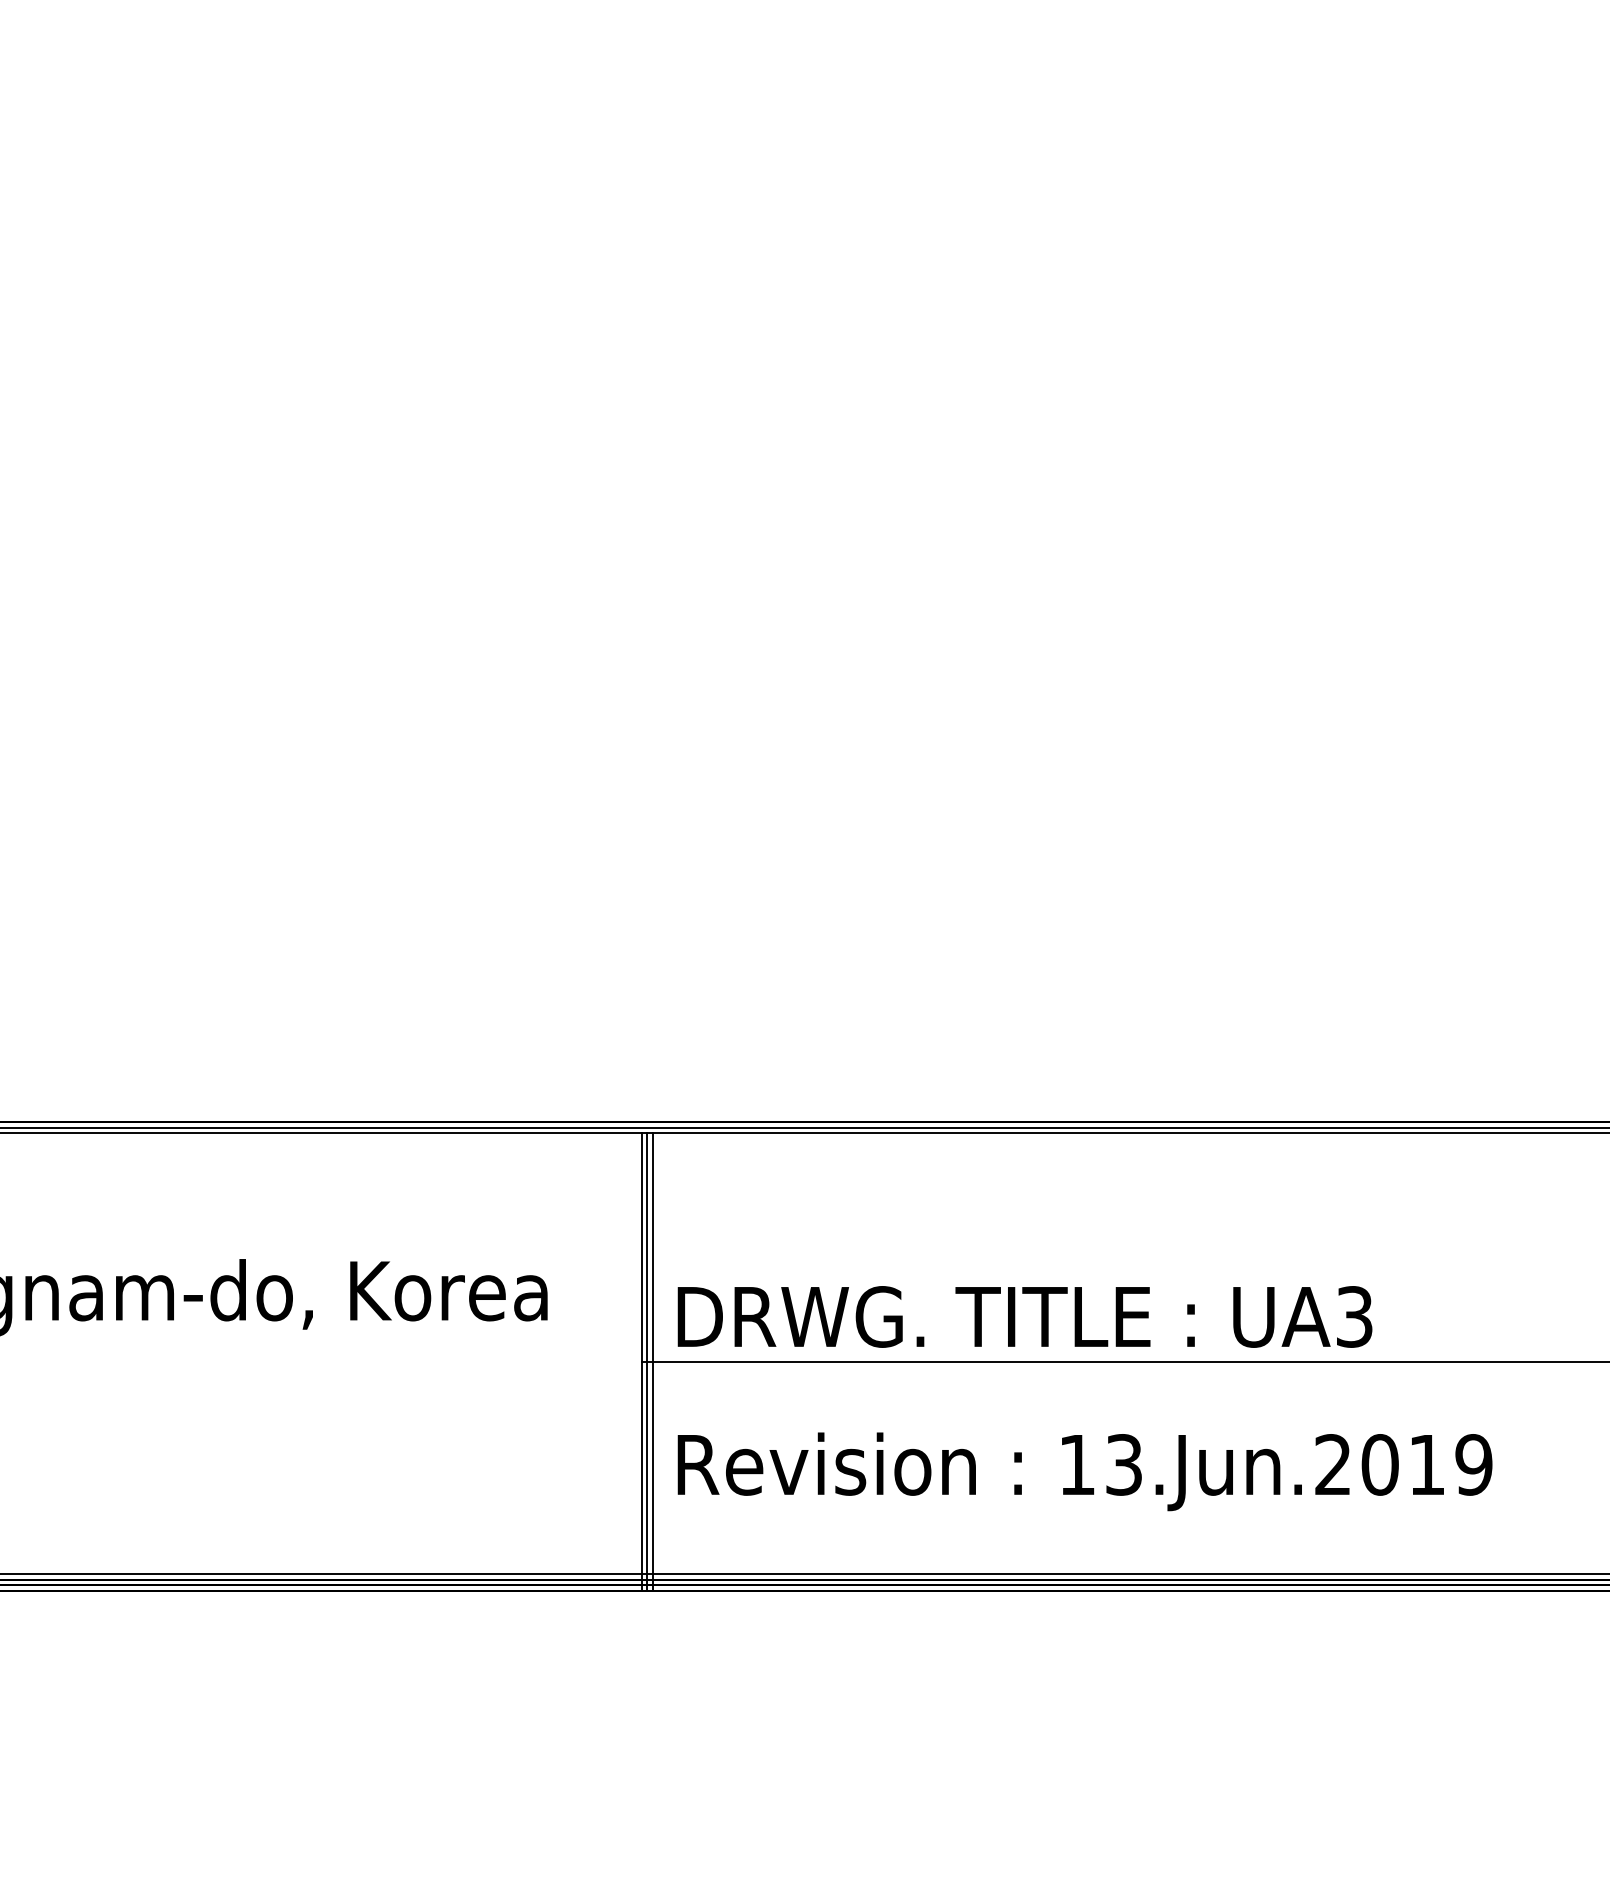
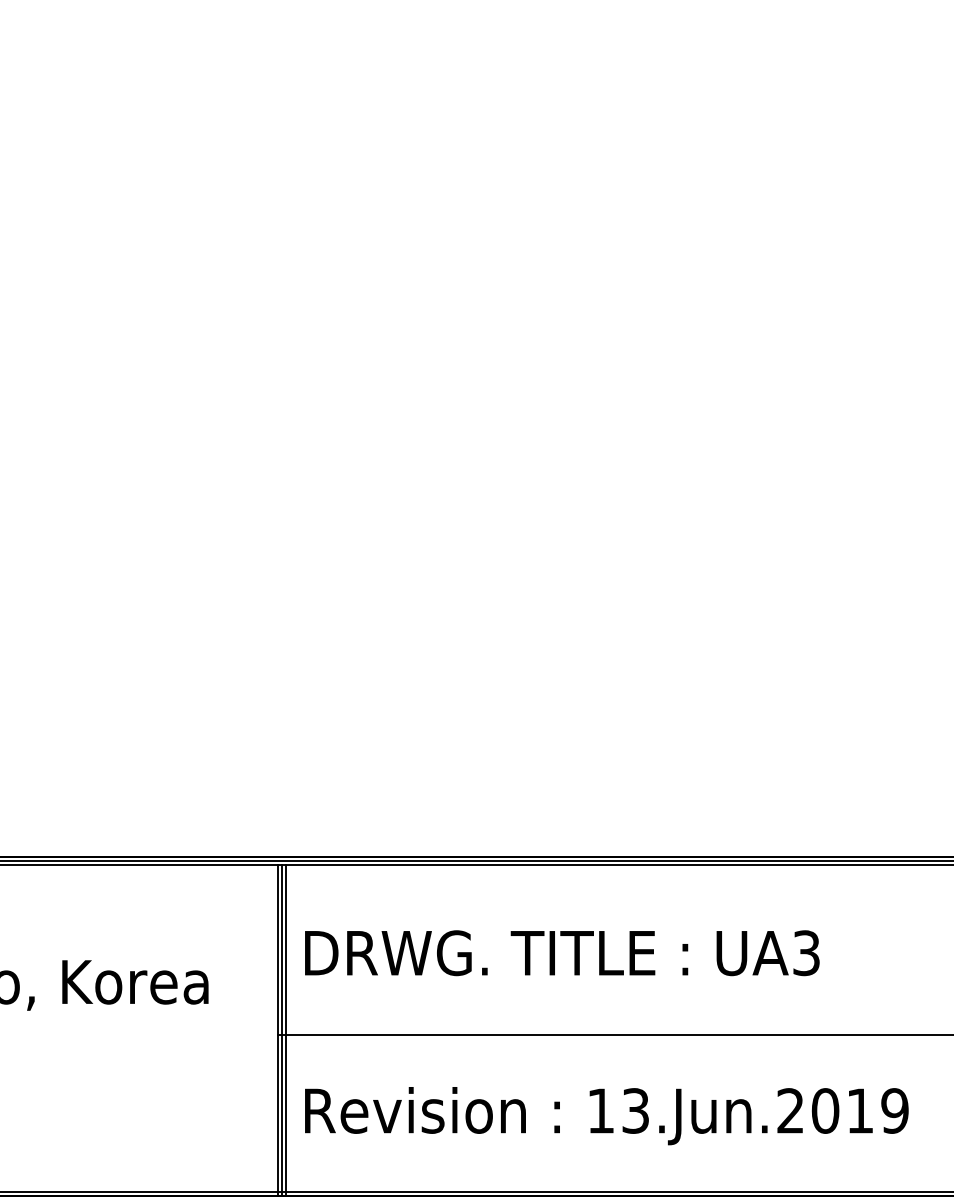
text: (1024, 1316) -> (561, 952), moved

